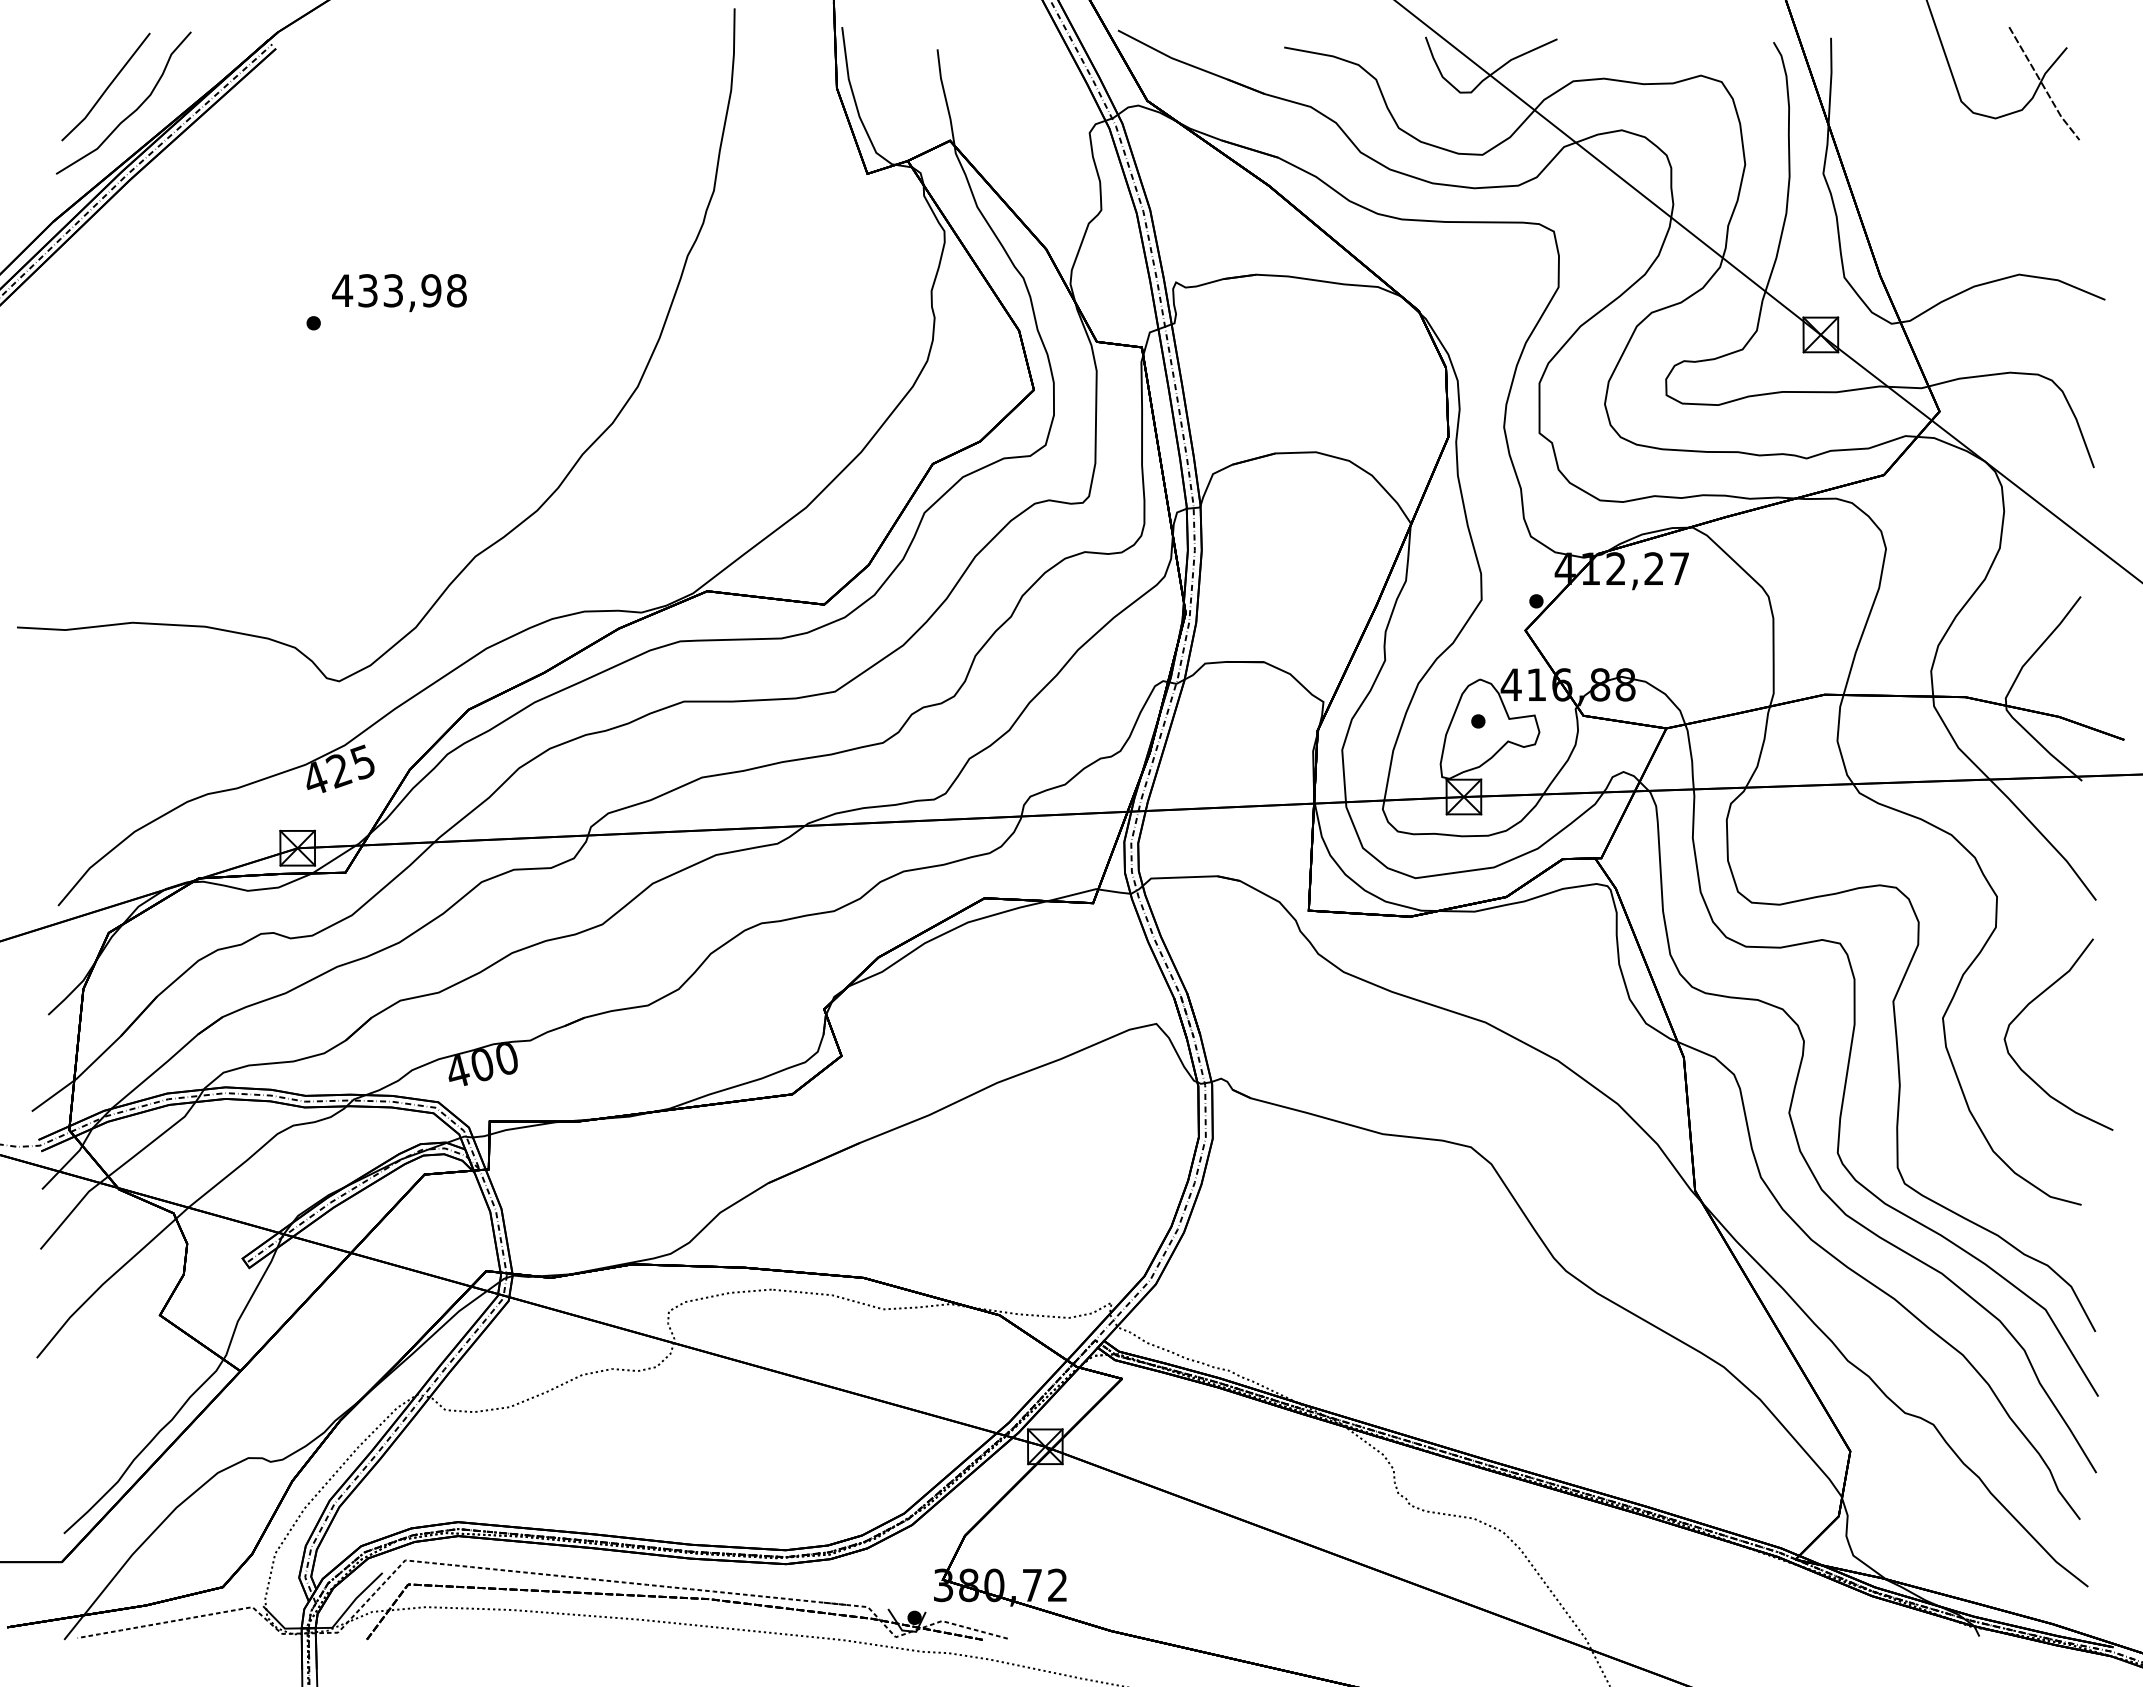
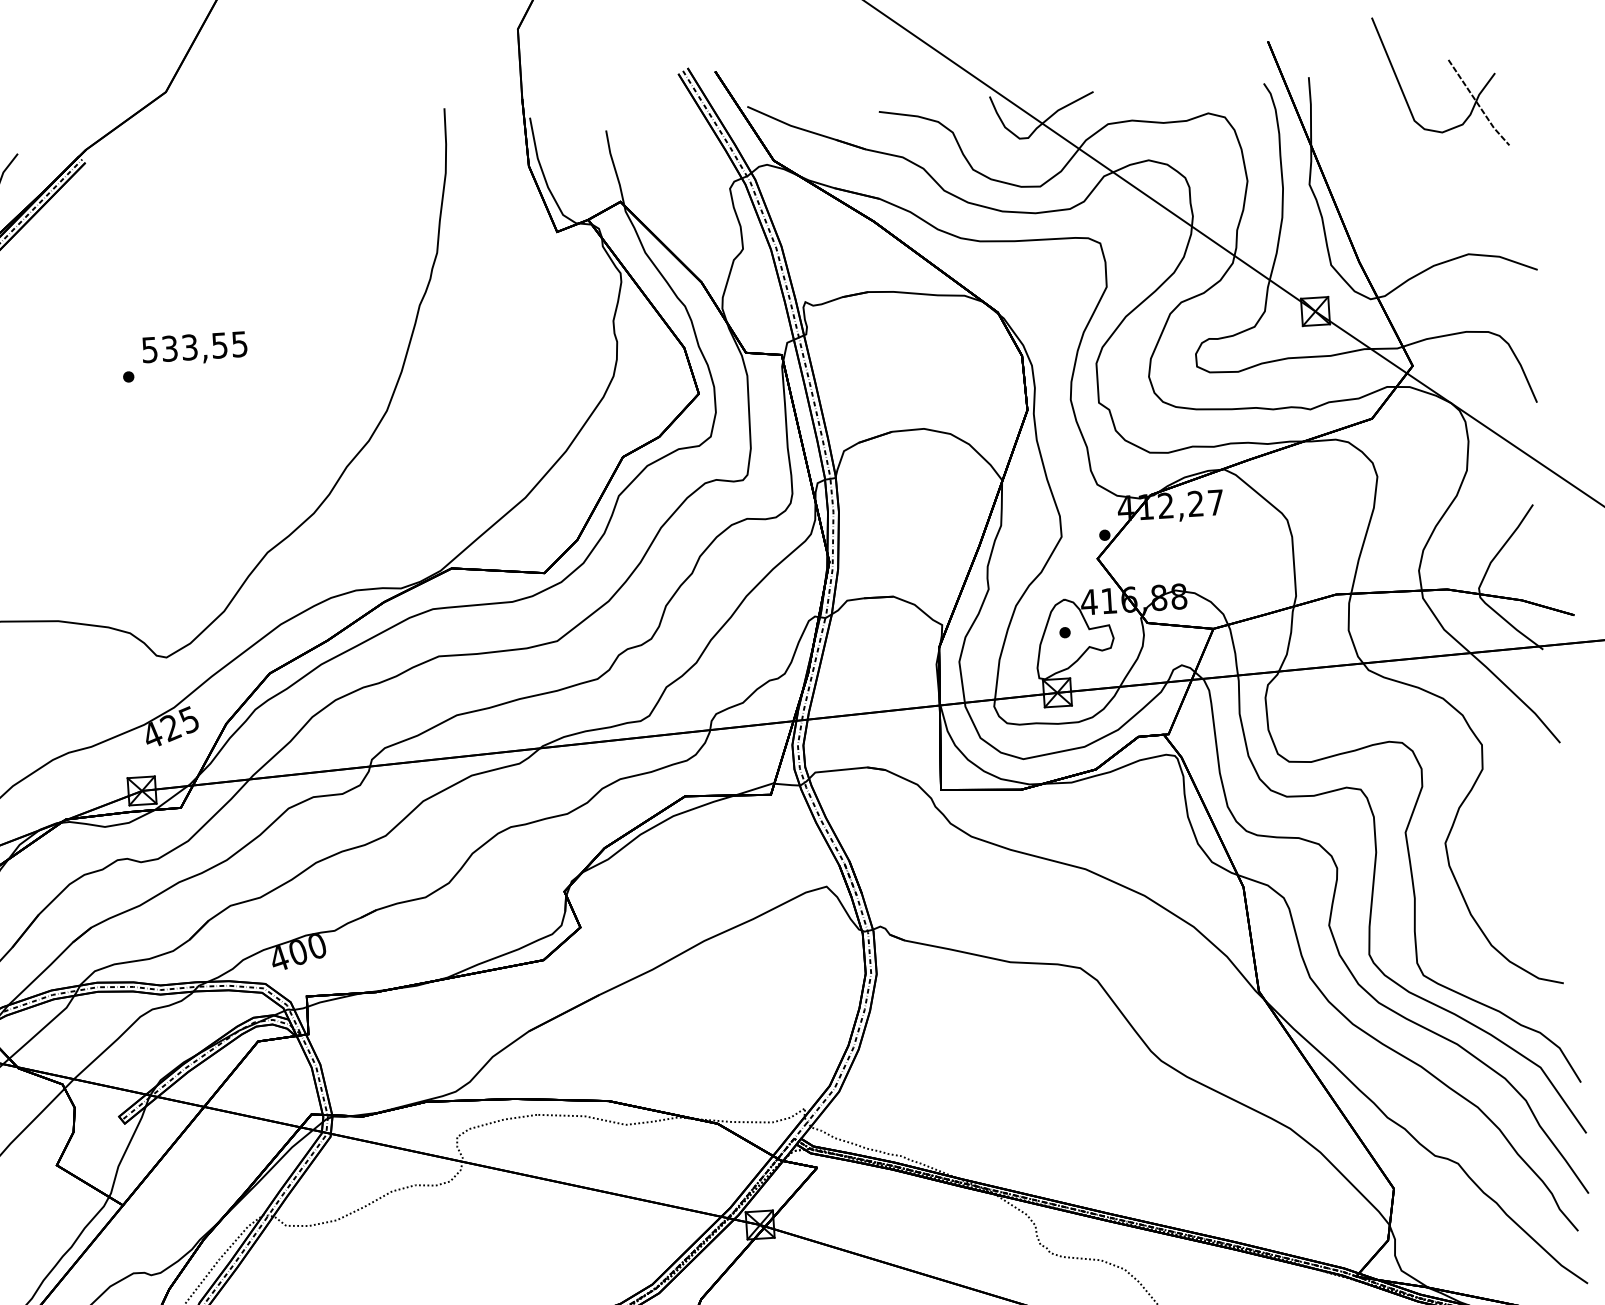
text: (399, 290) -> (194, 346), 433,98 -> 533,55
curve: (2032, 1002) -> (1515, 826), removed

